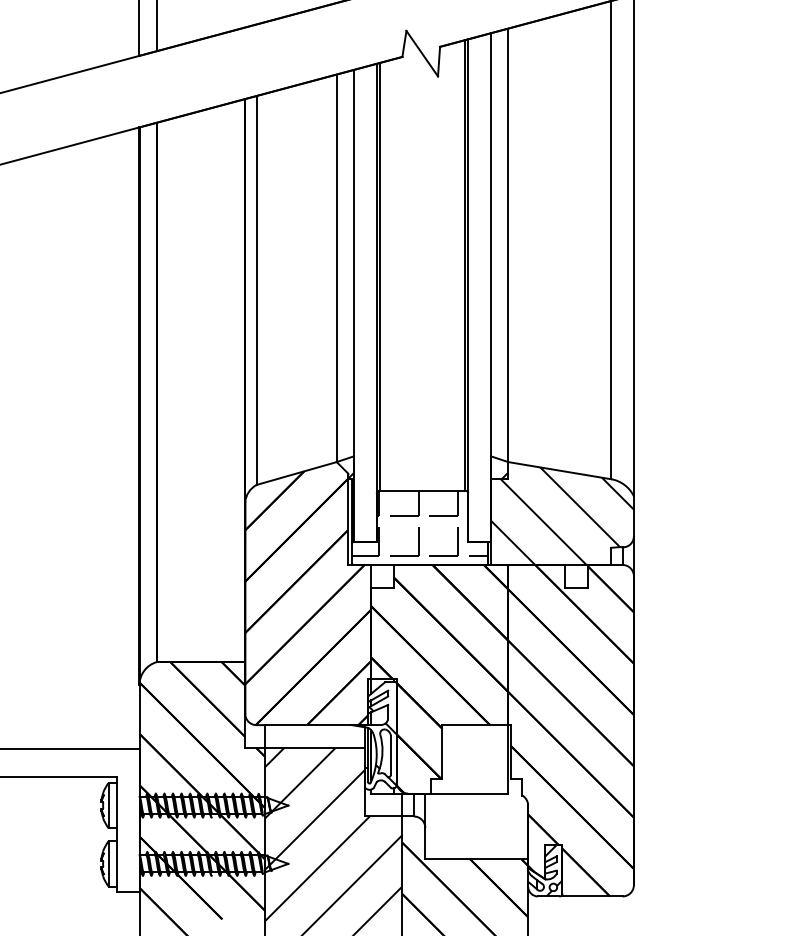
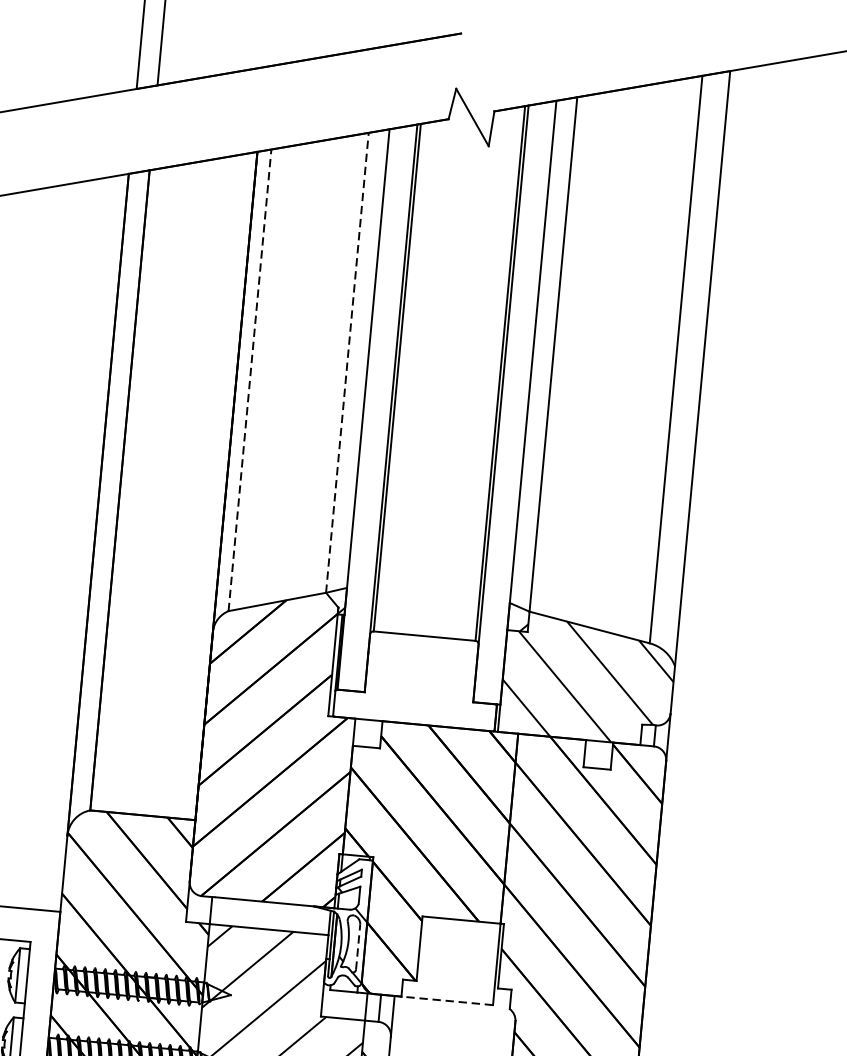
line: (336, 268) -> (347, 363), solid -> dashed
line: (256, 289) -> (249, 379), solid -> dashed
hatch: (420, 523) -> (418, 674), removed
line: (391, 755) -> (358, 947), solid -> dashed
line: (469, 793) -> (447, 1000), solid -> dashed

